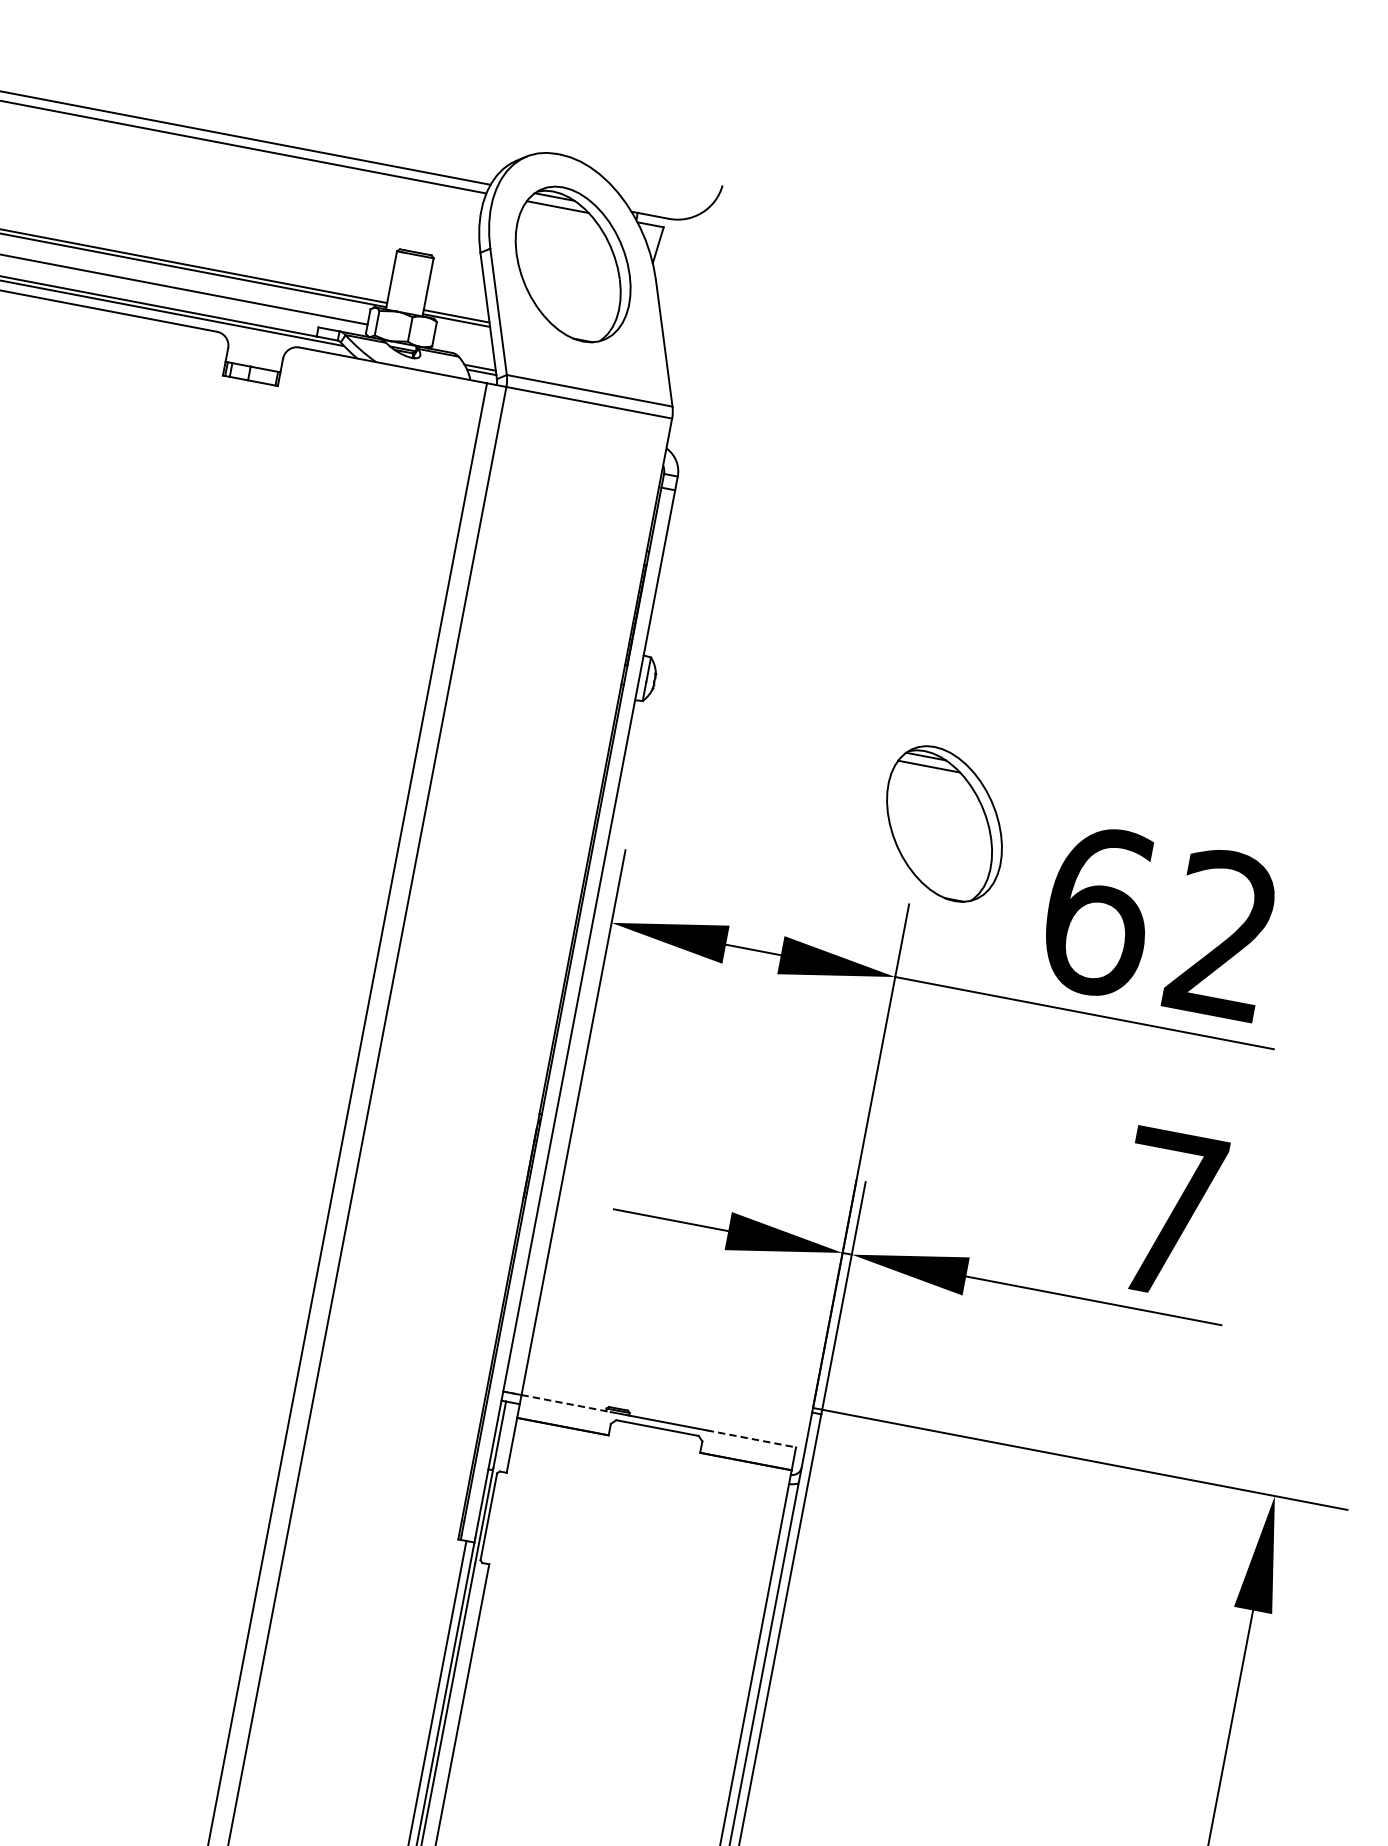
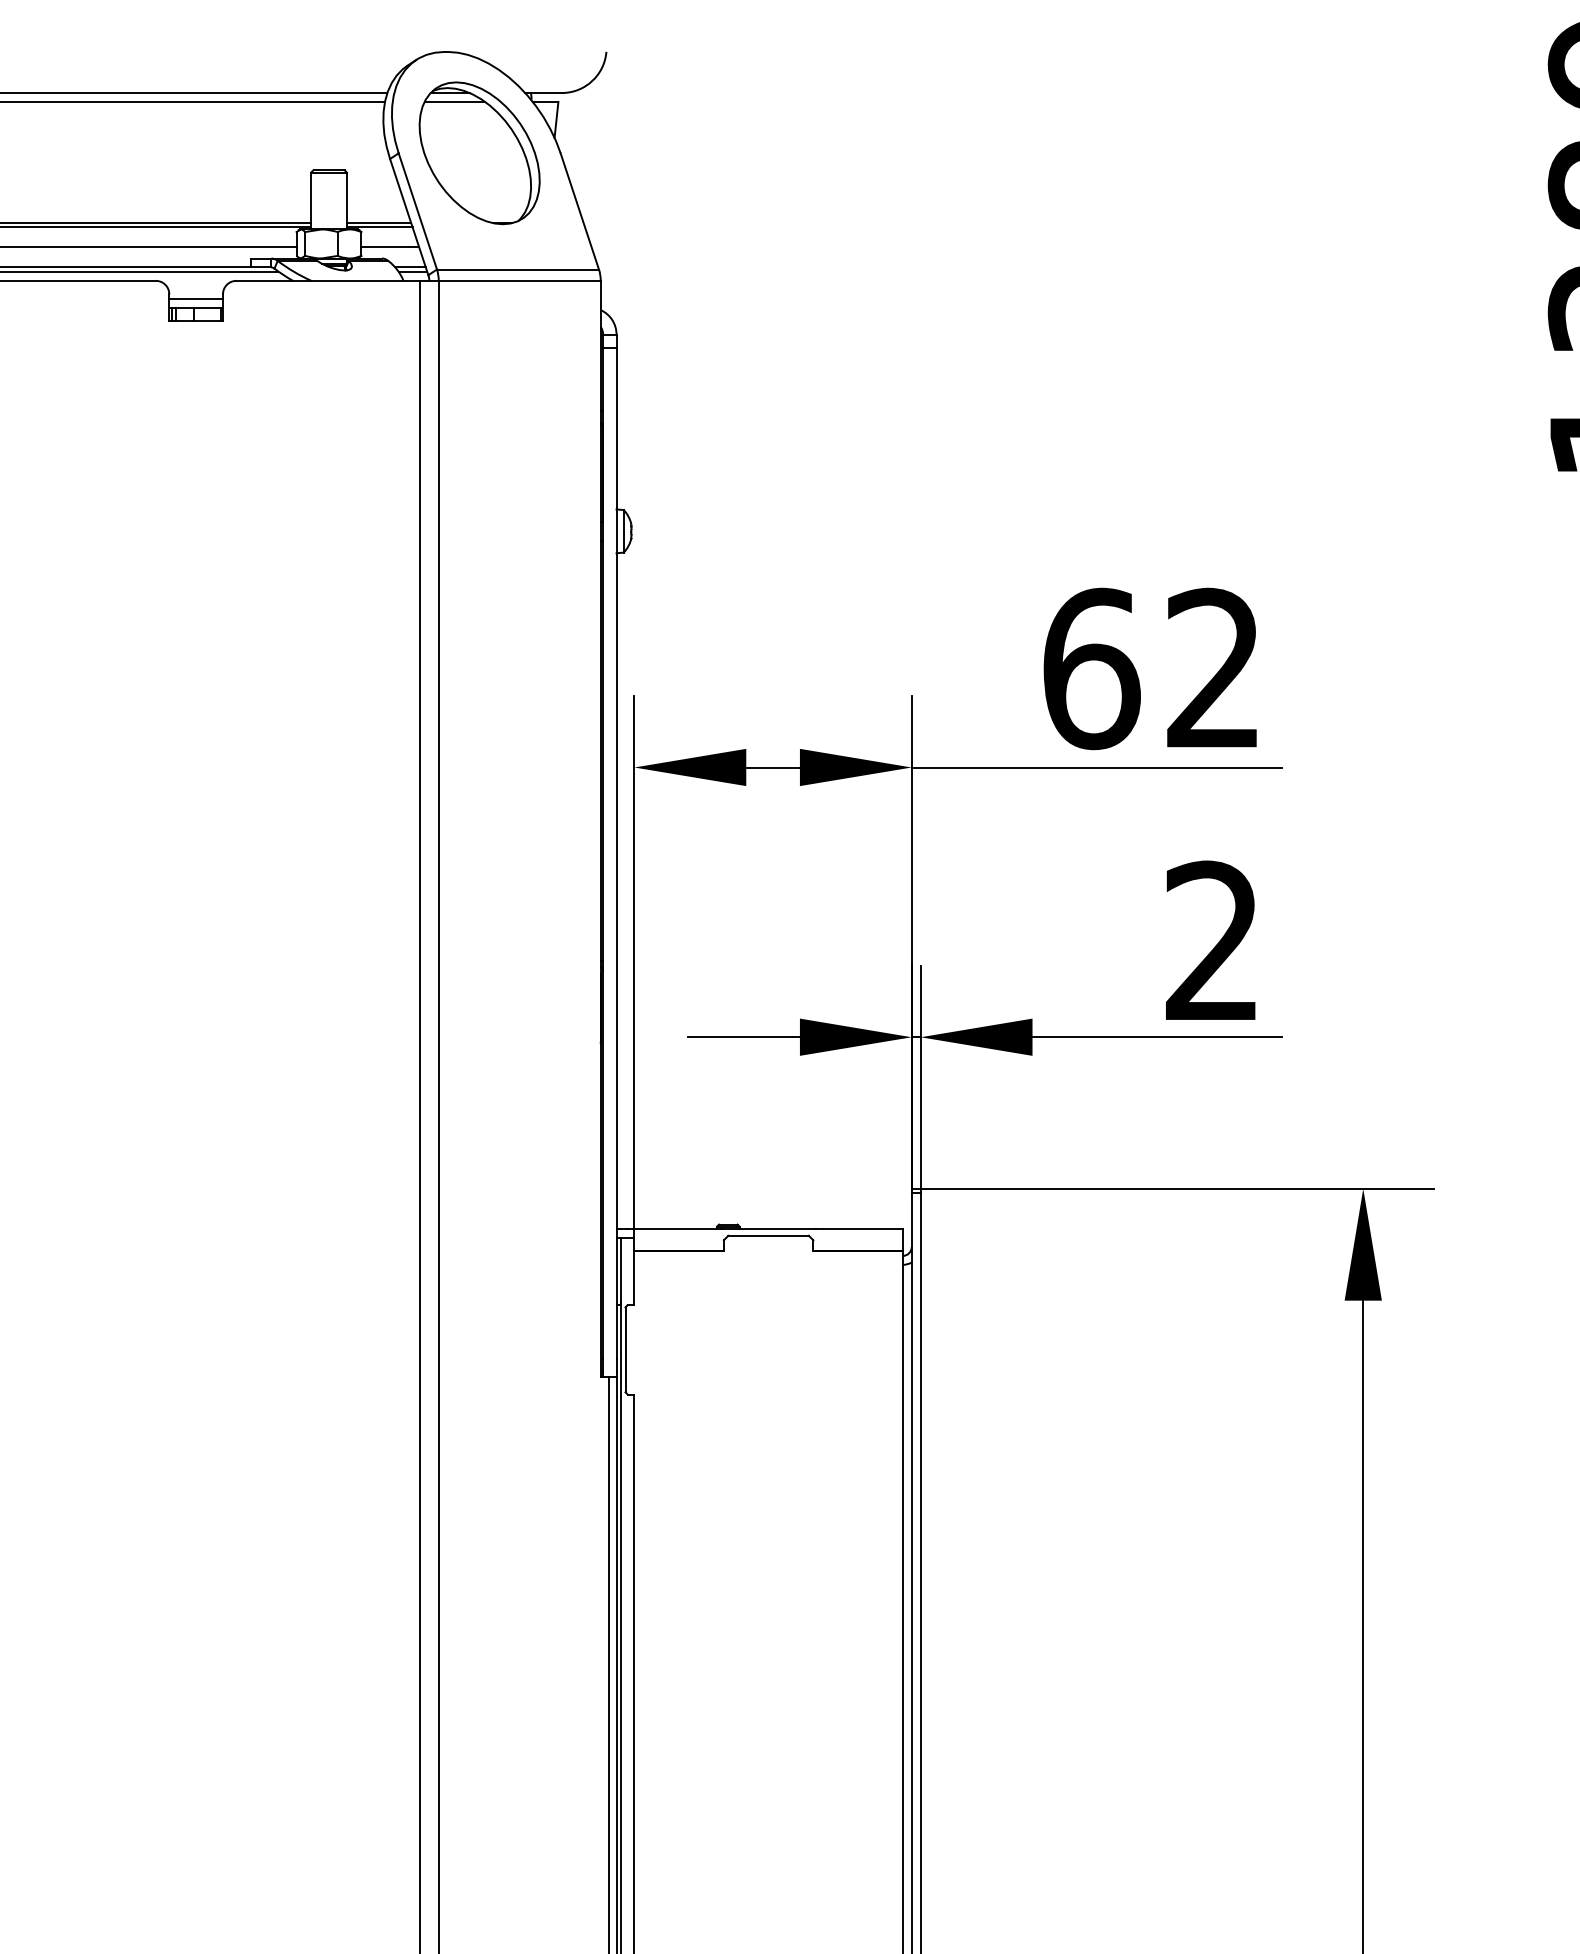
line: (463, 343) -> (390, 247), added
line: (254, 357) -> (195, 298), added
part: (944, 824) -> (930, 614), removed
text: (1169, 1211) -> (1212, 939), 7 -> 2
line: (566, 1404) -> (678, 1229), dashed -> solid
line: (751, 1439) -> (859, 1229), dashed -> solid

